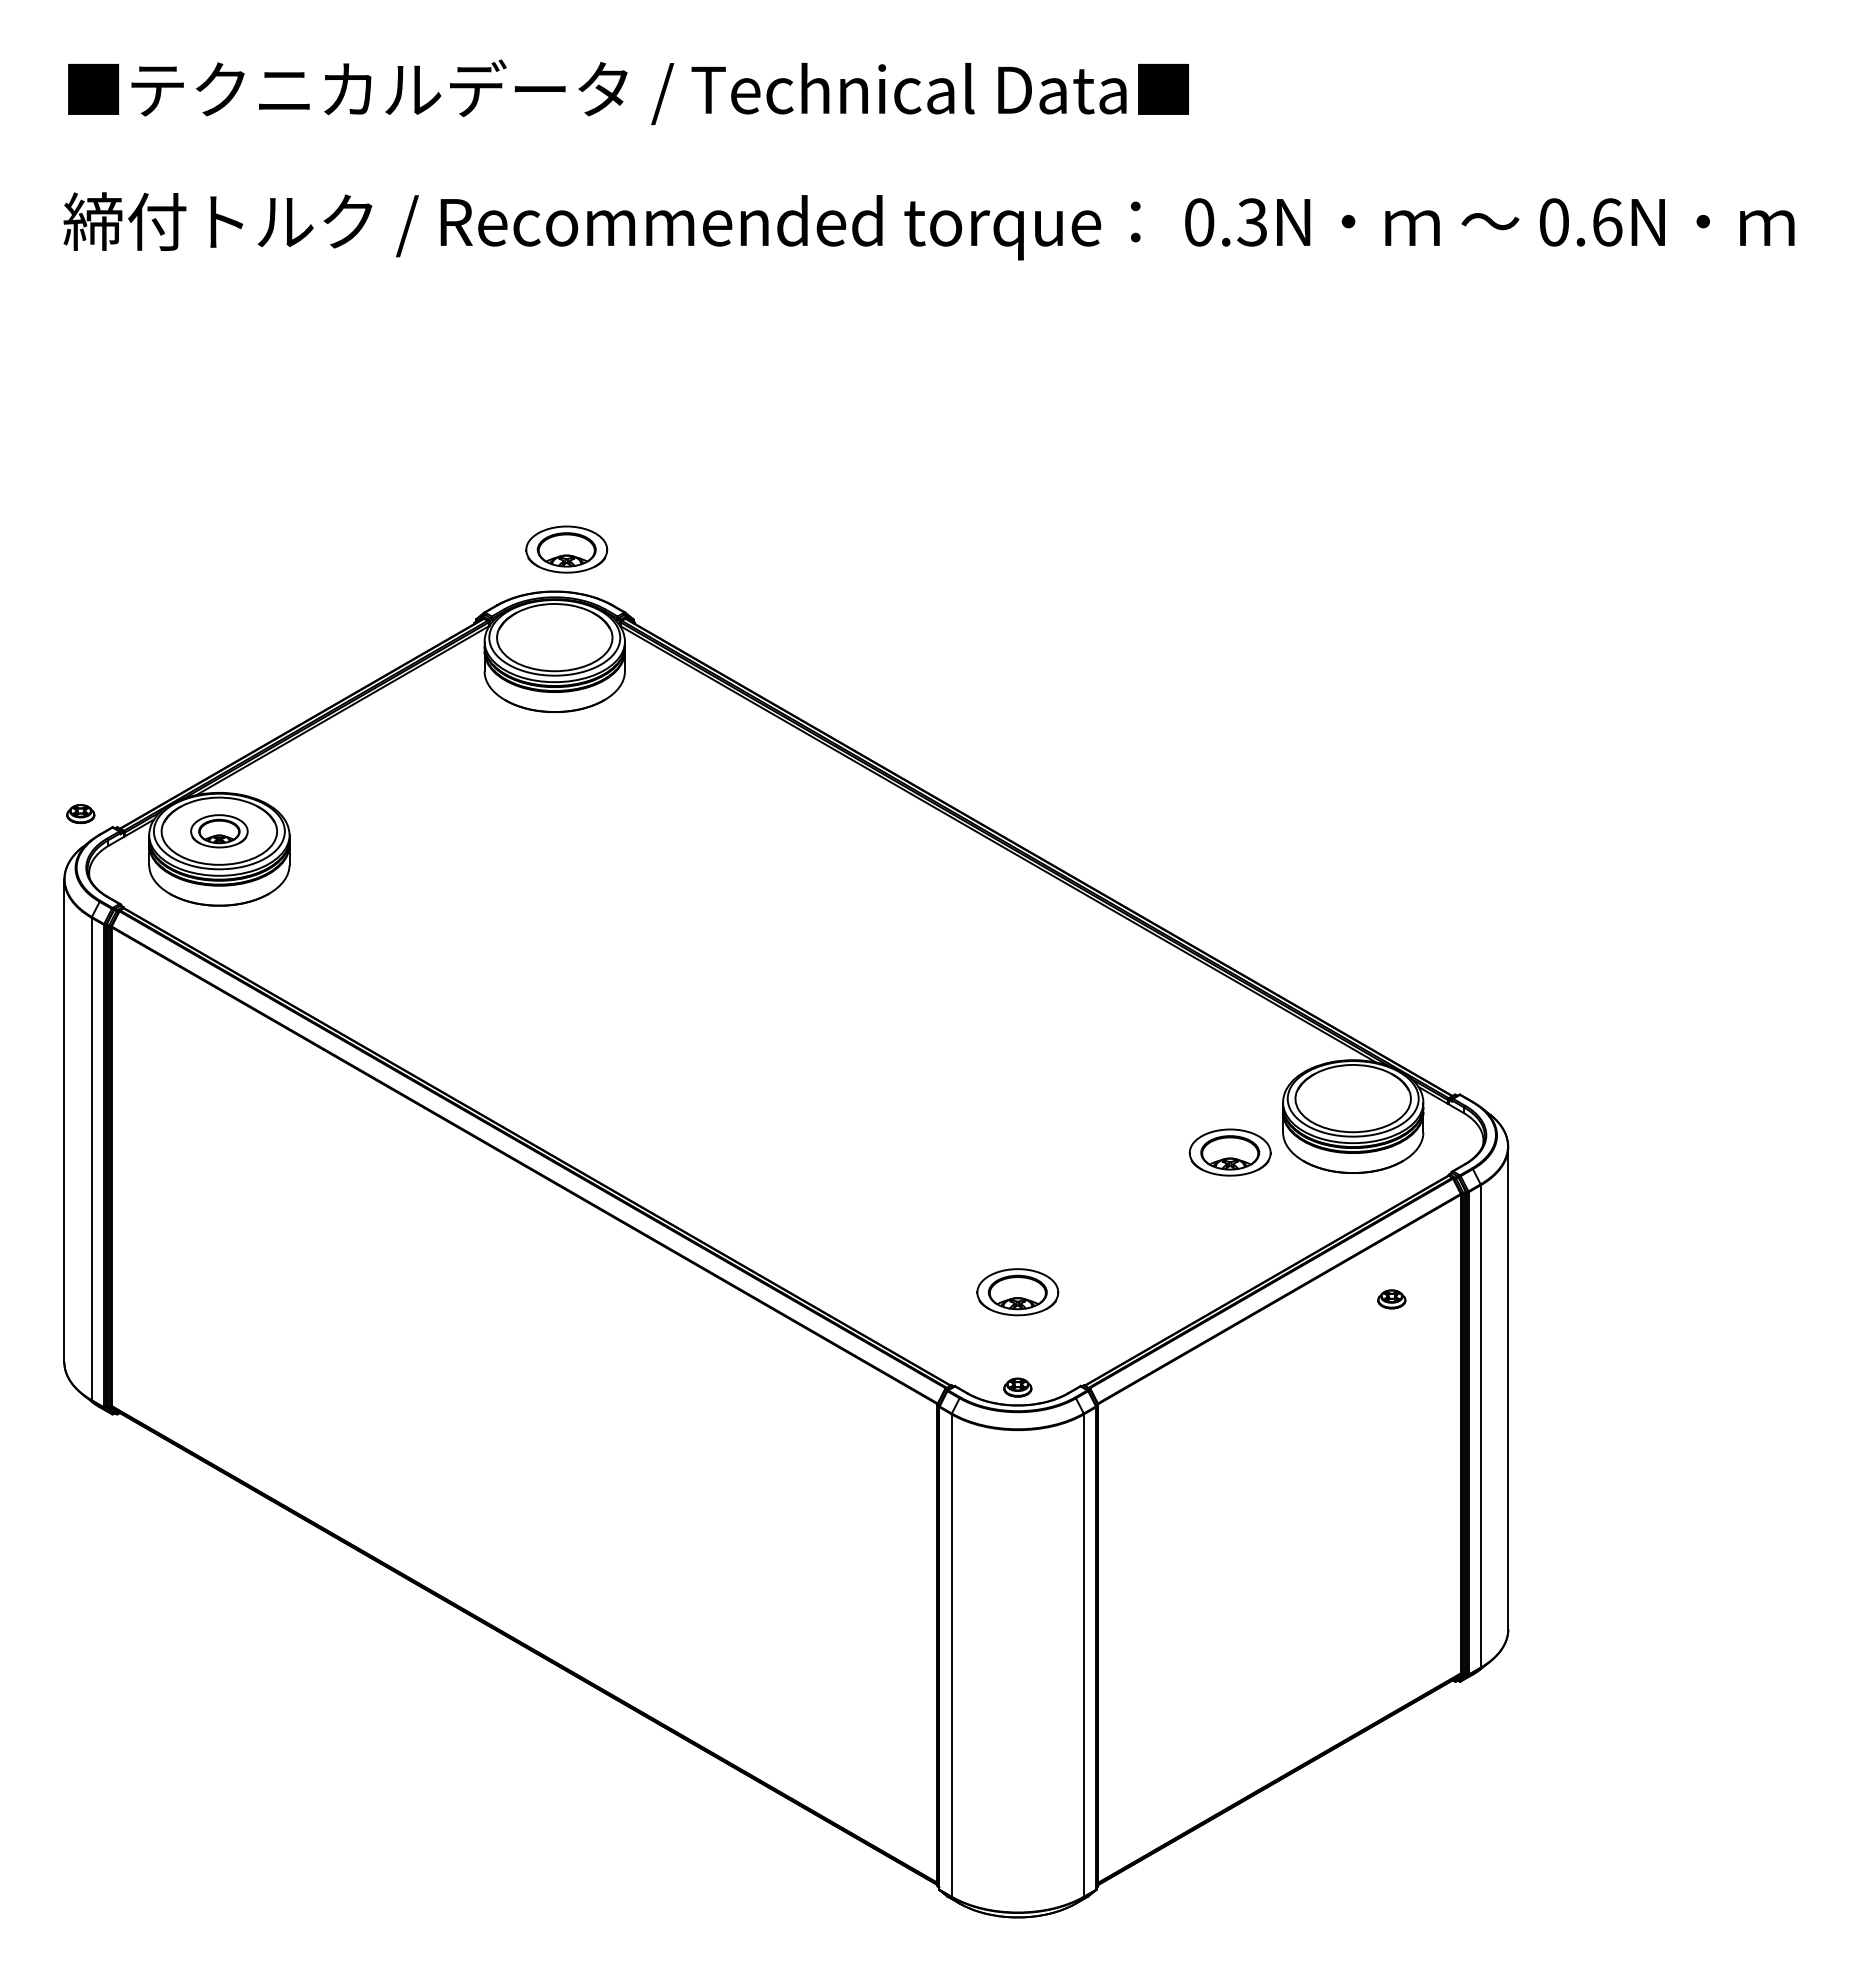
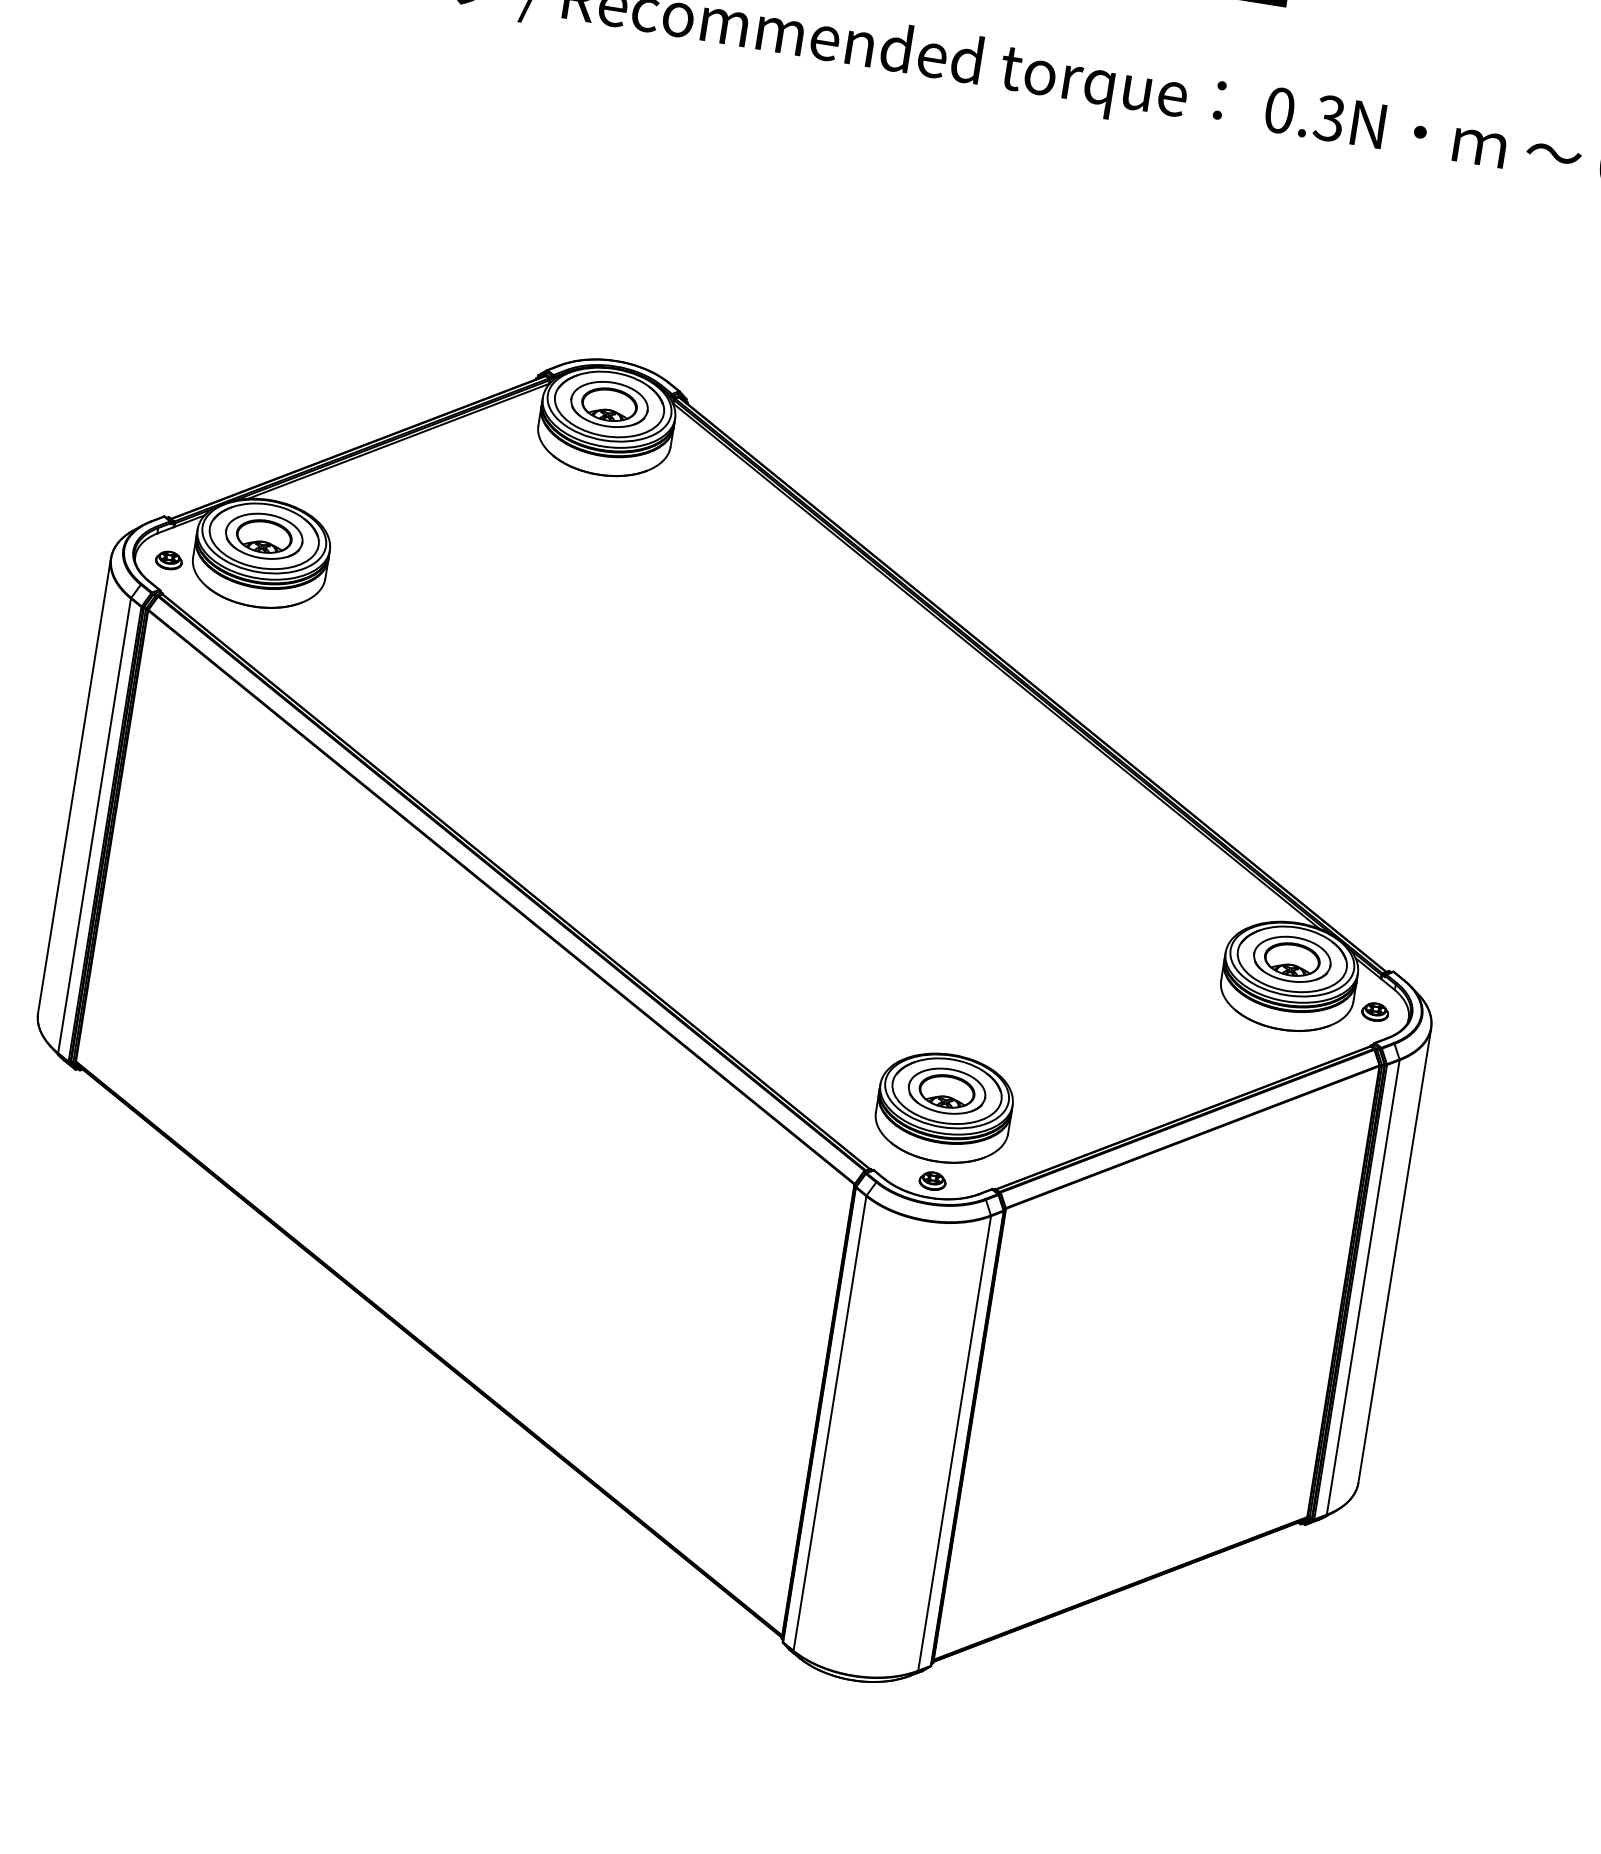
part: (566, 549) -> (609, 404), moved
part: (80, 814) -> (168, 560), moved
part: (219, 831) -> (264, 536), size x1.43
part: (1229, 1152) -> (1291, 959), moved
part: (1391, 1299) -> (1375, 1012), moved
part: (1017, 1309) -> (944, 1107), added

